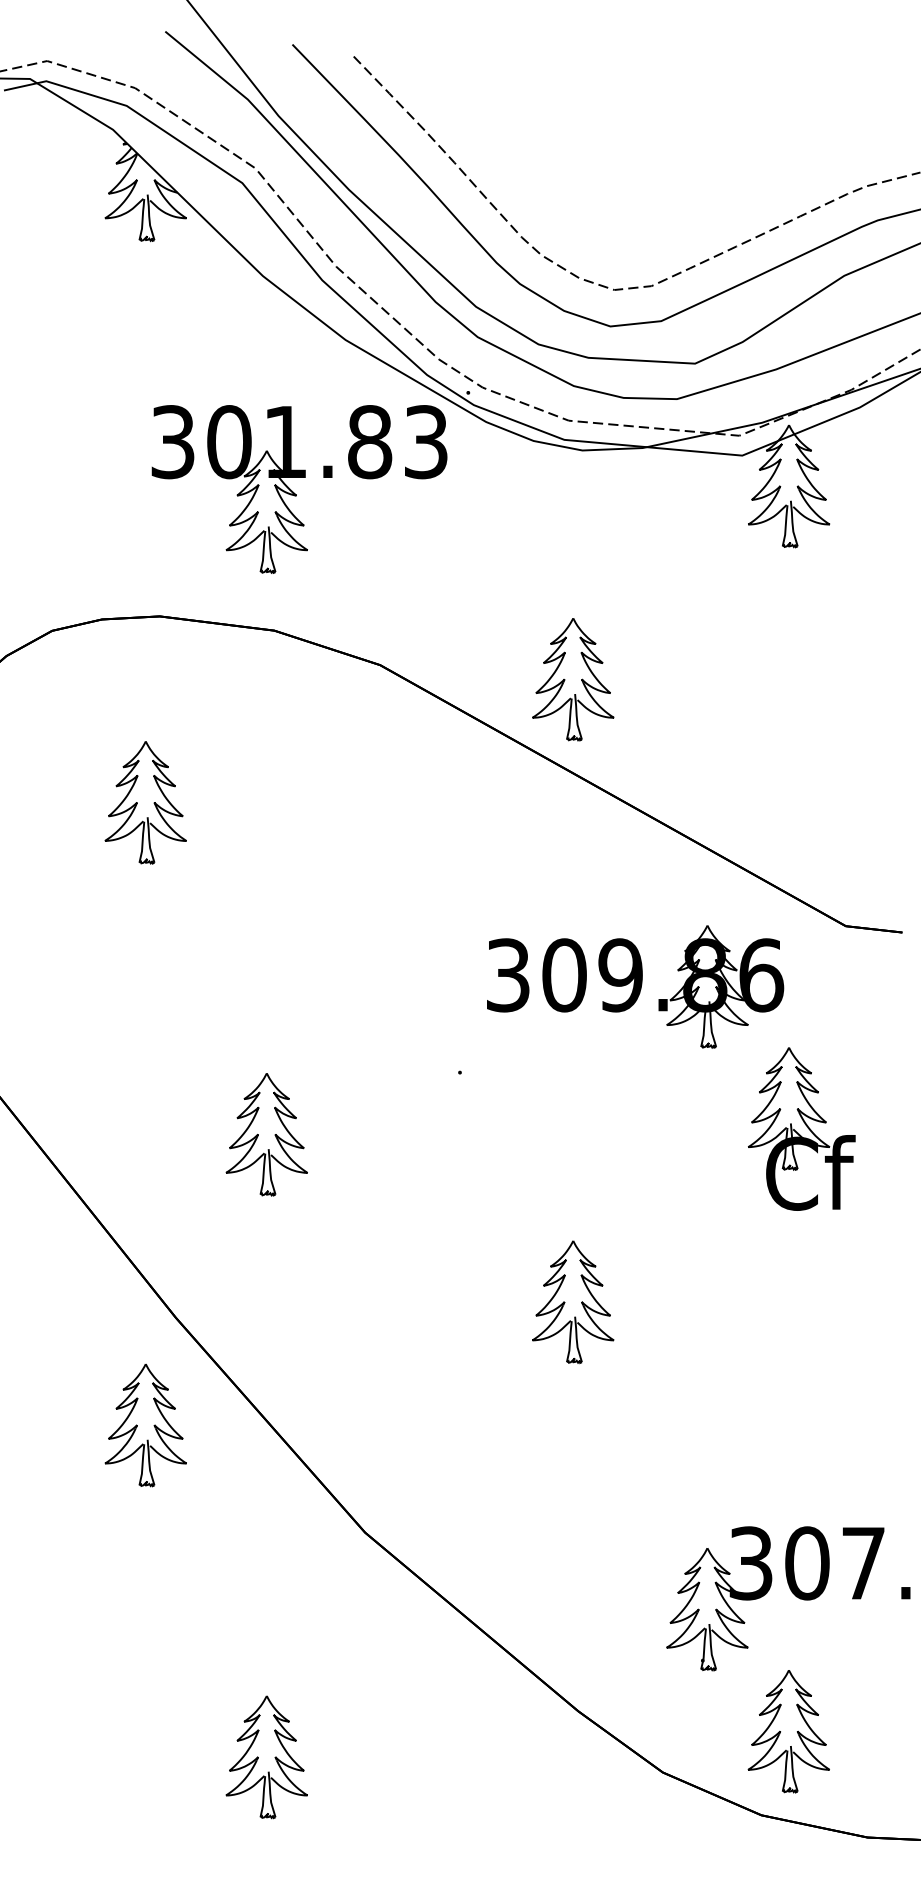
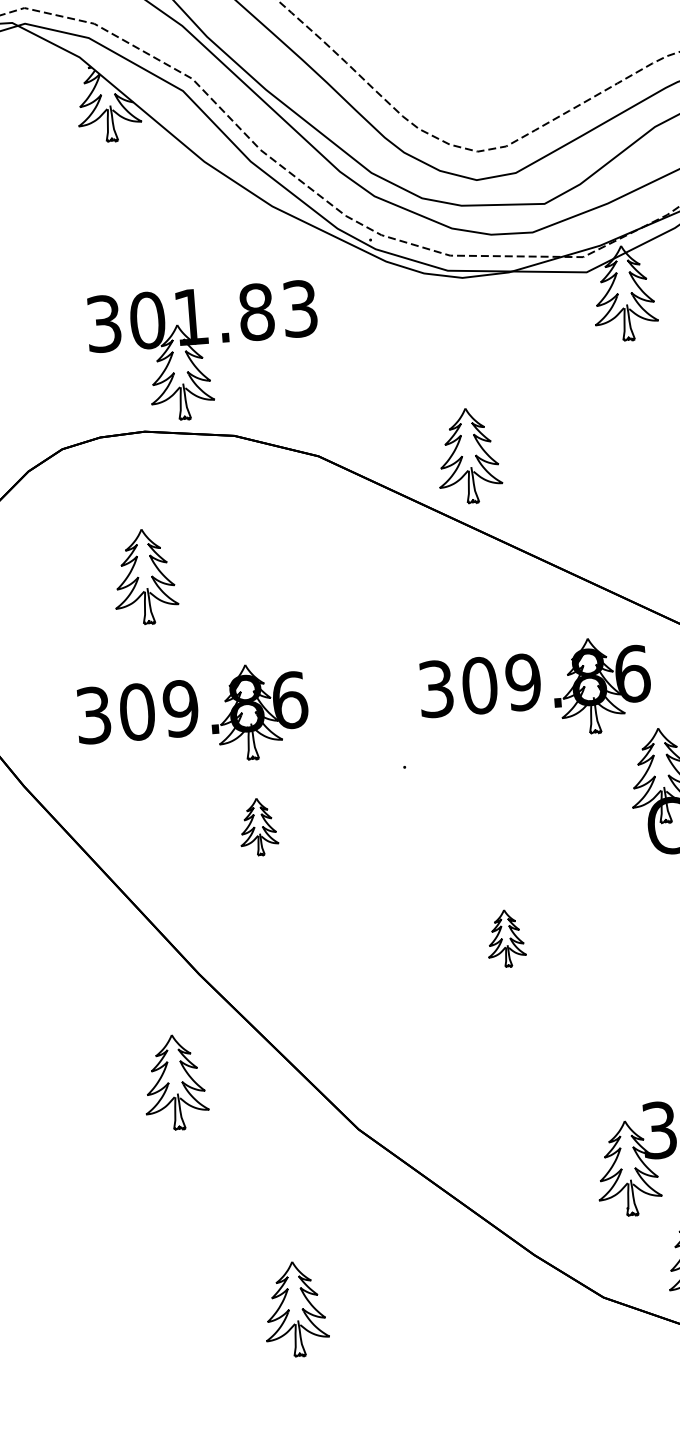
part: (299, 489) -> (204, 353), moved
part: (193, 986) -> (193, 716), added
part: (266, 1134) -> (258, 826), size x0.6
part: (573, 1302) -> (506, 938), size x0.6
part: (145, 1425) -> (175, 1082), moved

